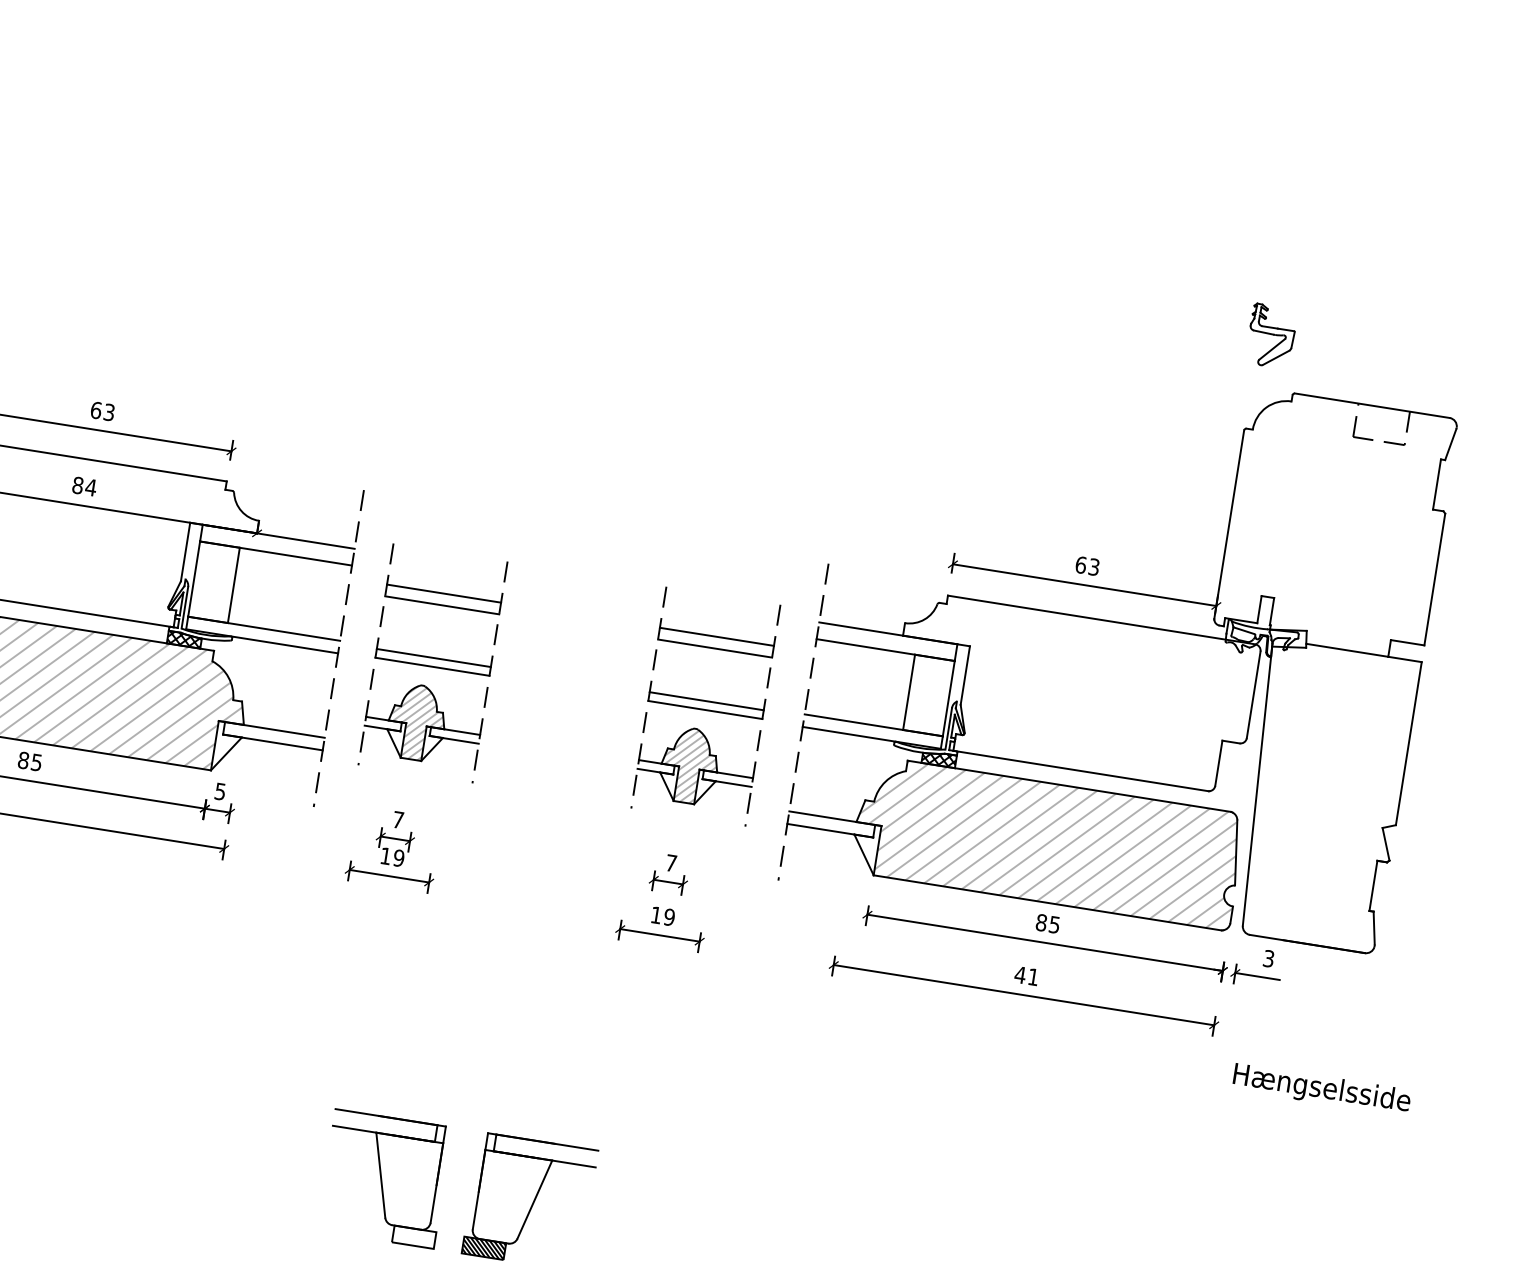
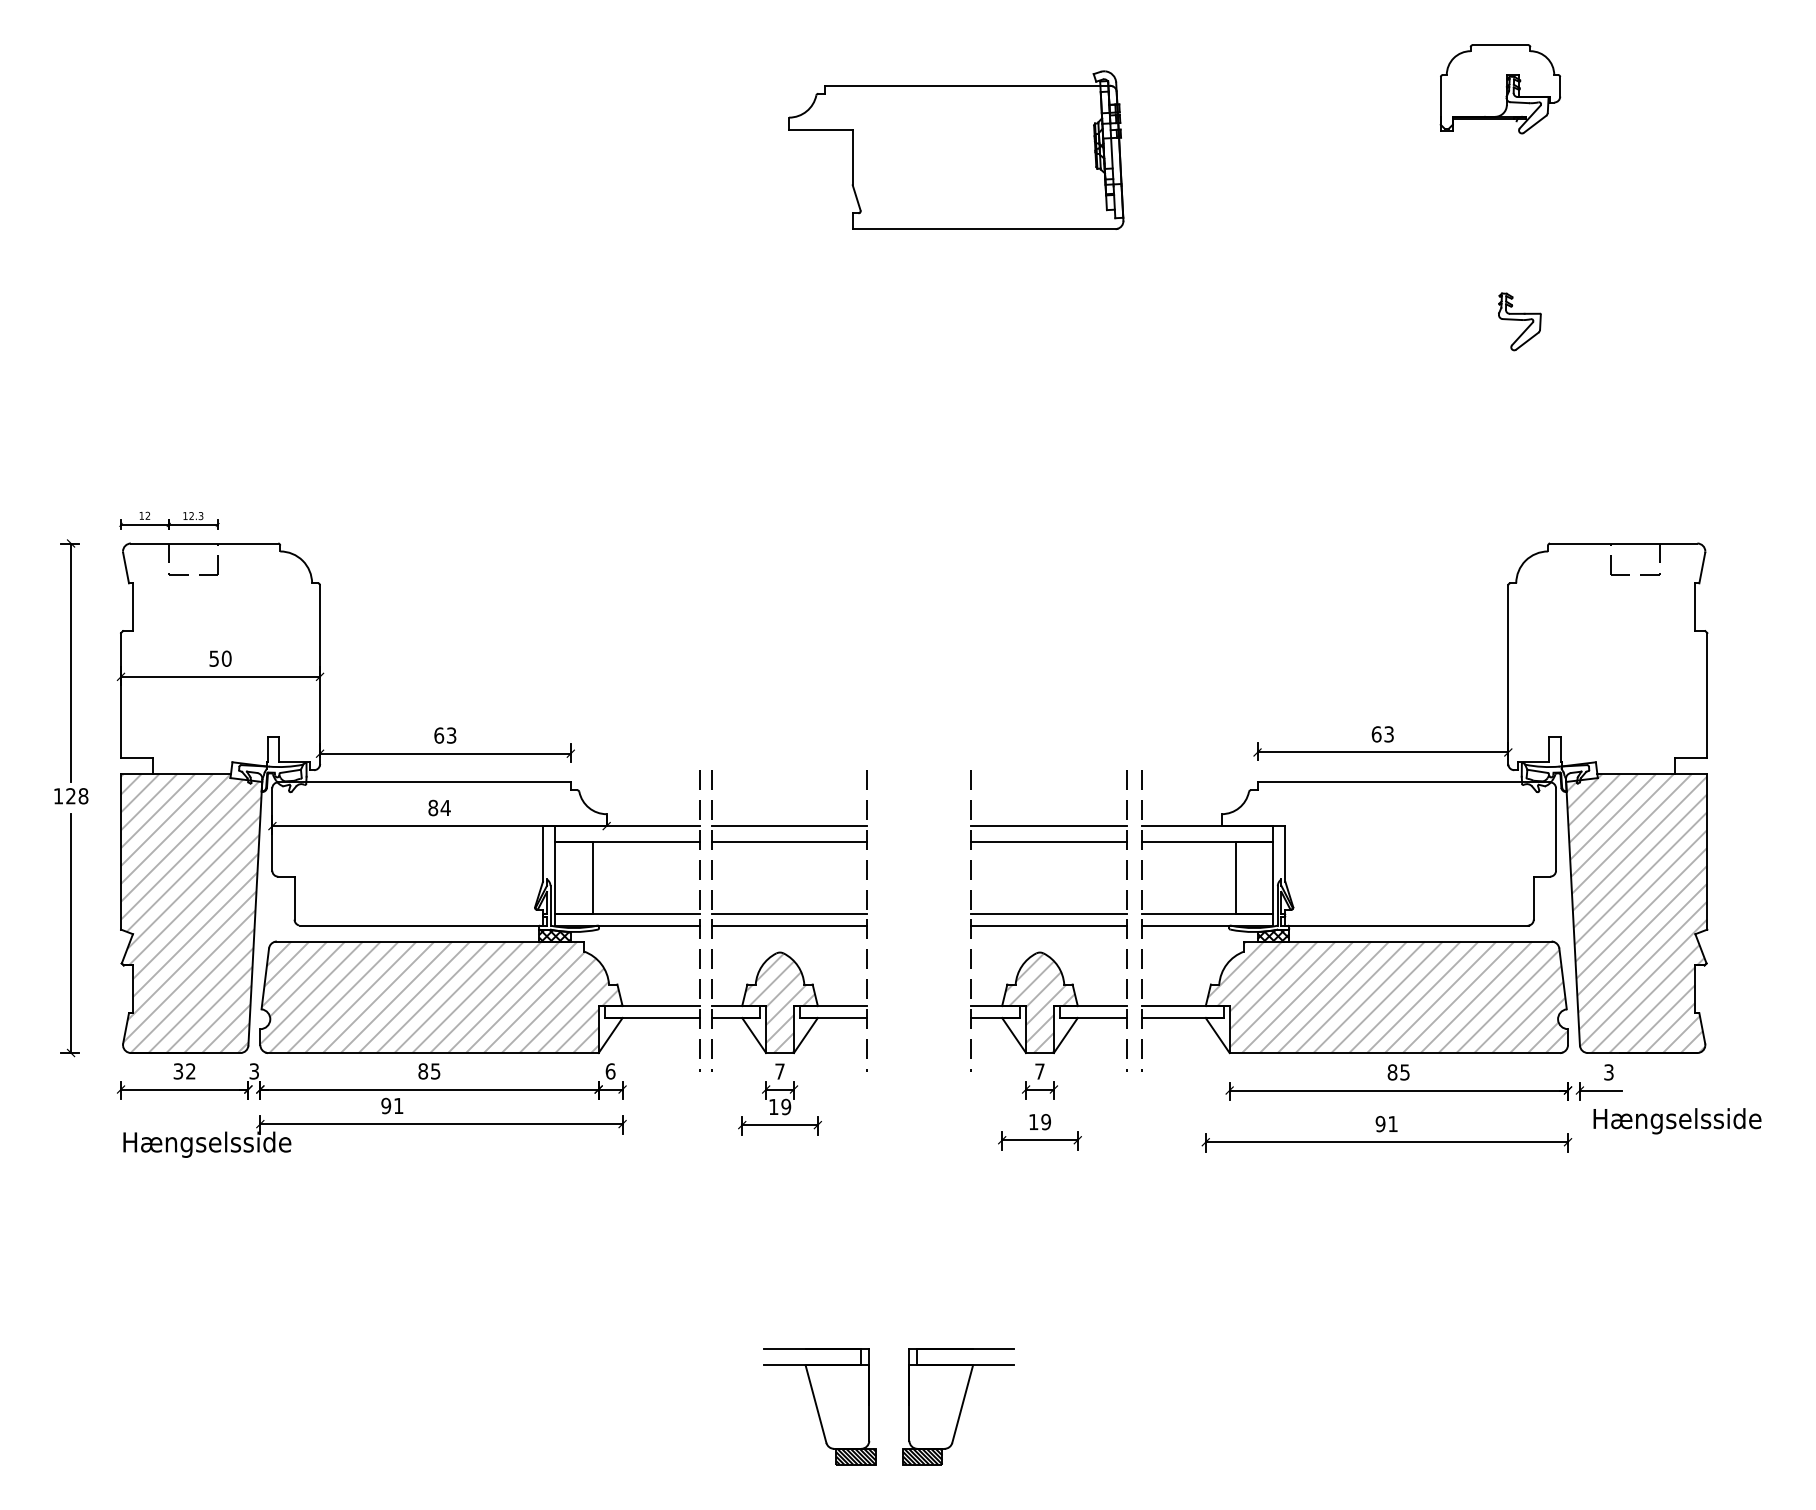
part: (1271, 335) -> (1519, 321), moved
part: (433, 662) -> (789, 920), size x1.43
part: (705, 705) -> (1048, 920), size x1.43
text: (220, 791) -> (610, 1071), 5 -> 6
hatch: (1324, 796) -> (1636, 913), added
text: (1020, 974) -> (1380, 1123), 41 -> 91
text: (1321, 1090) -> (1677, 1121), moved
hatch: (414, 1237) -> (856, 1456), added

